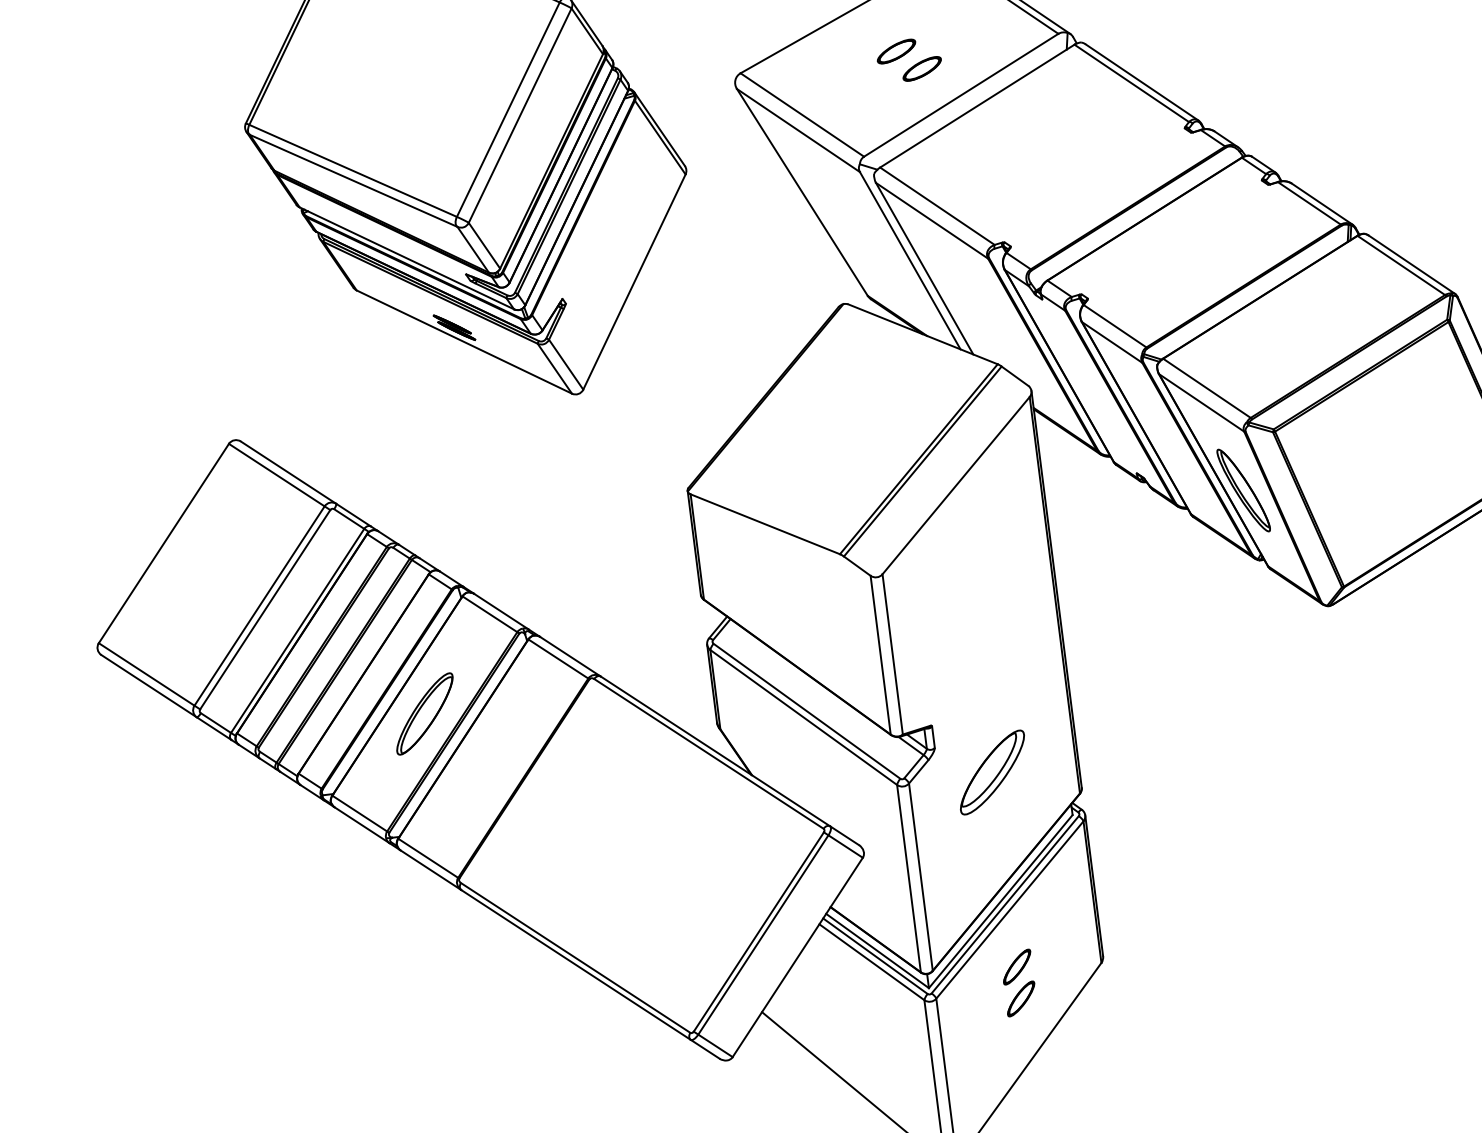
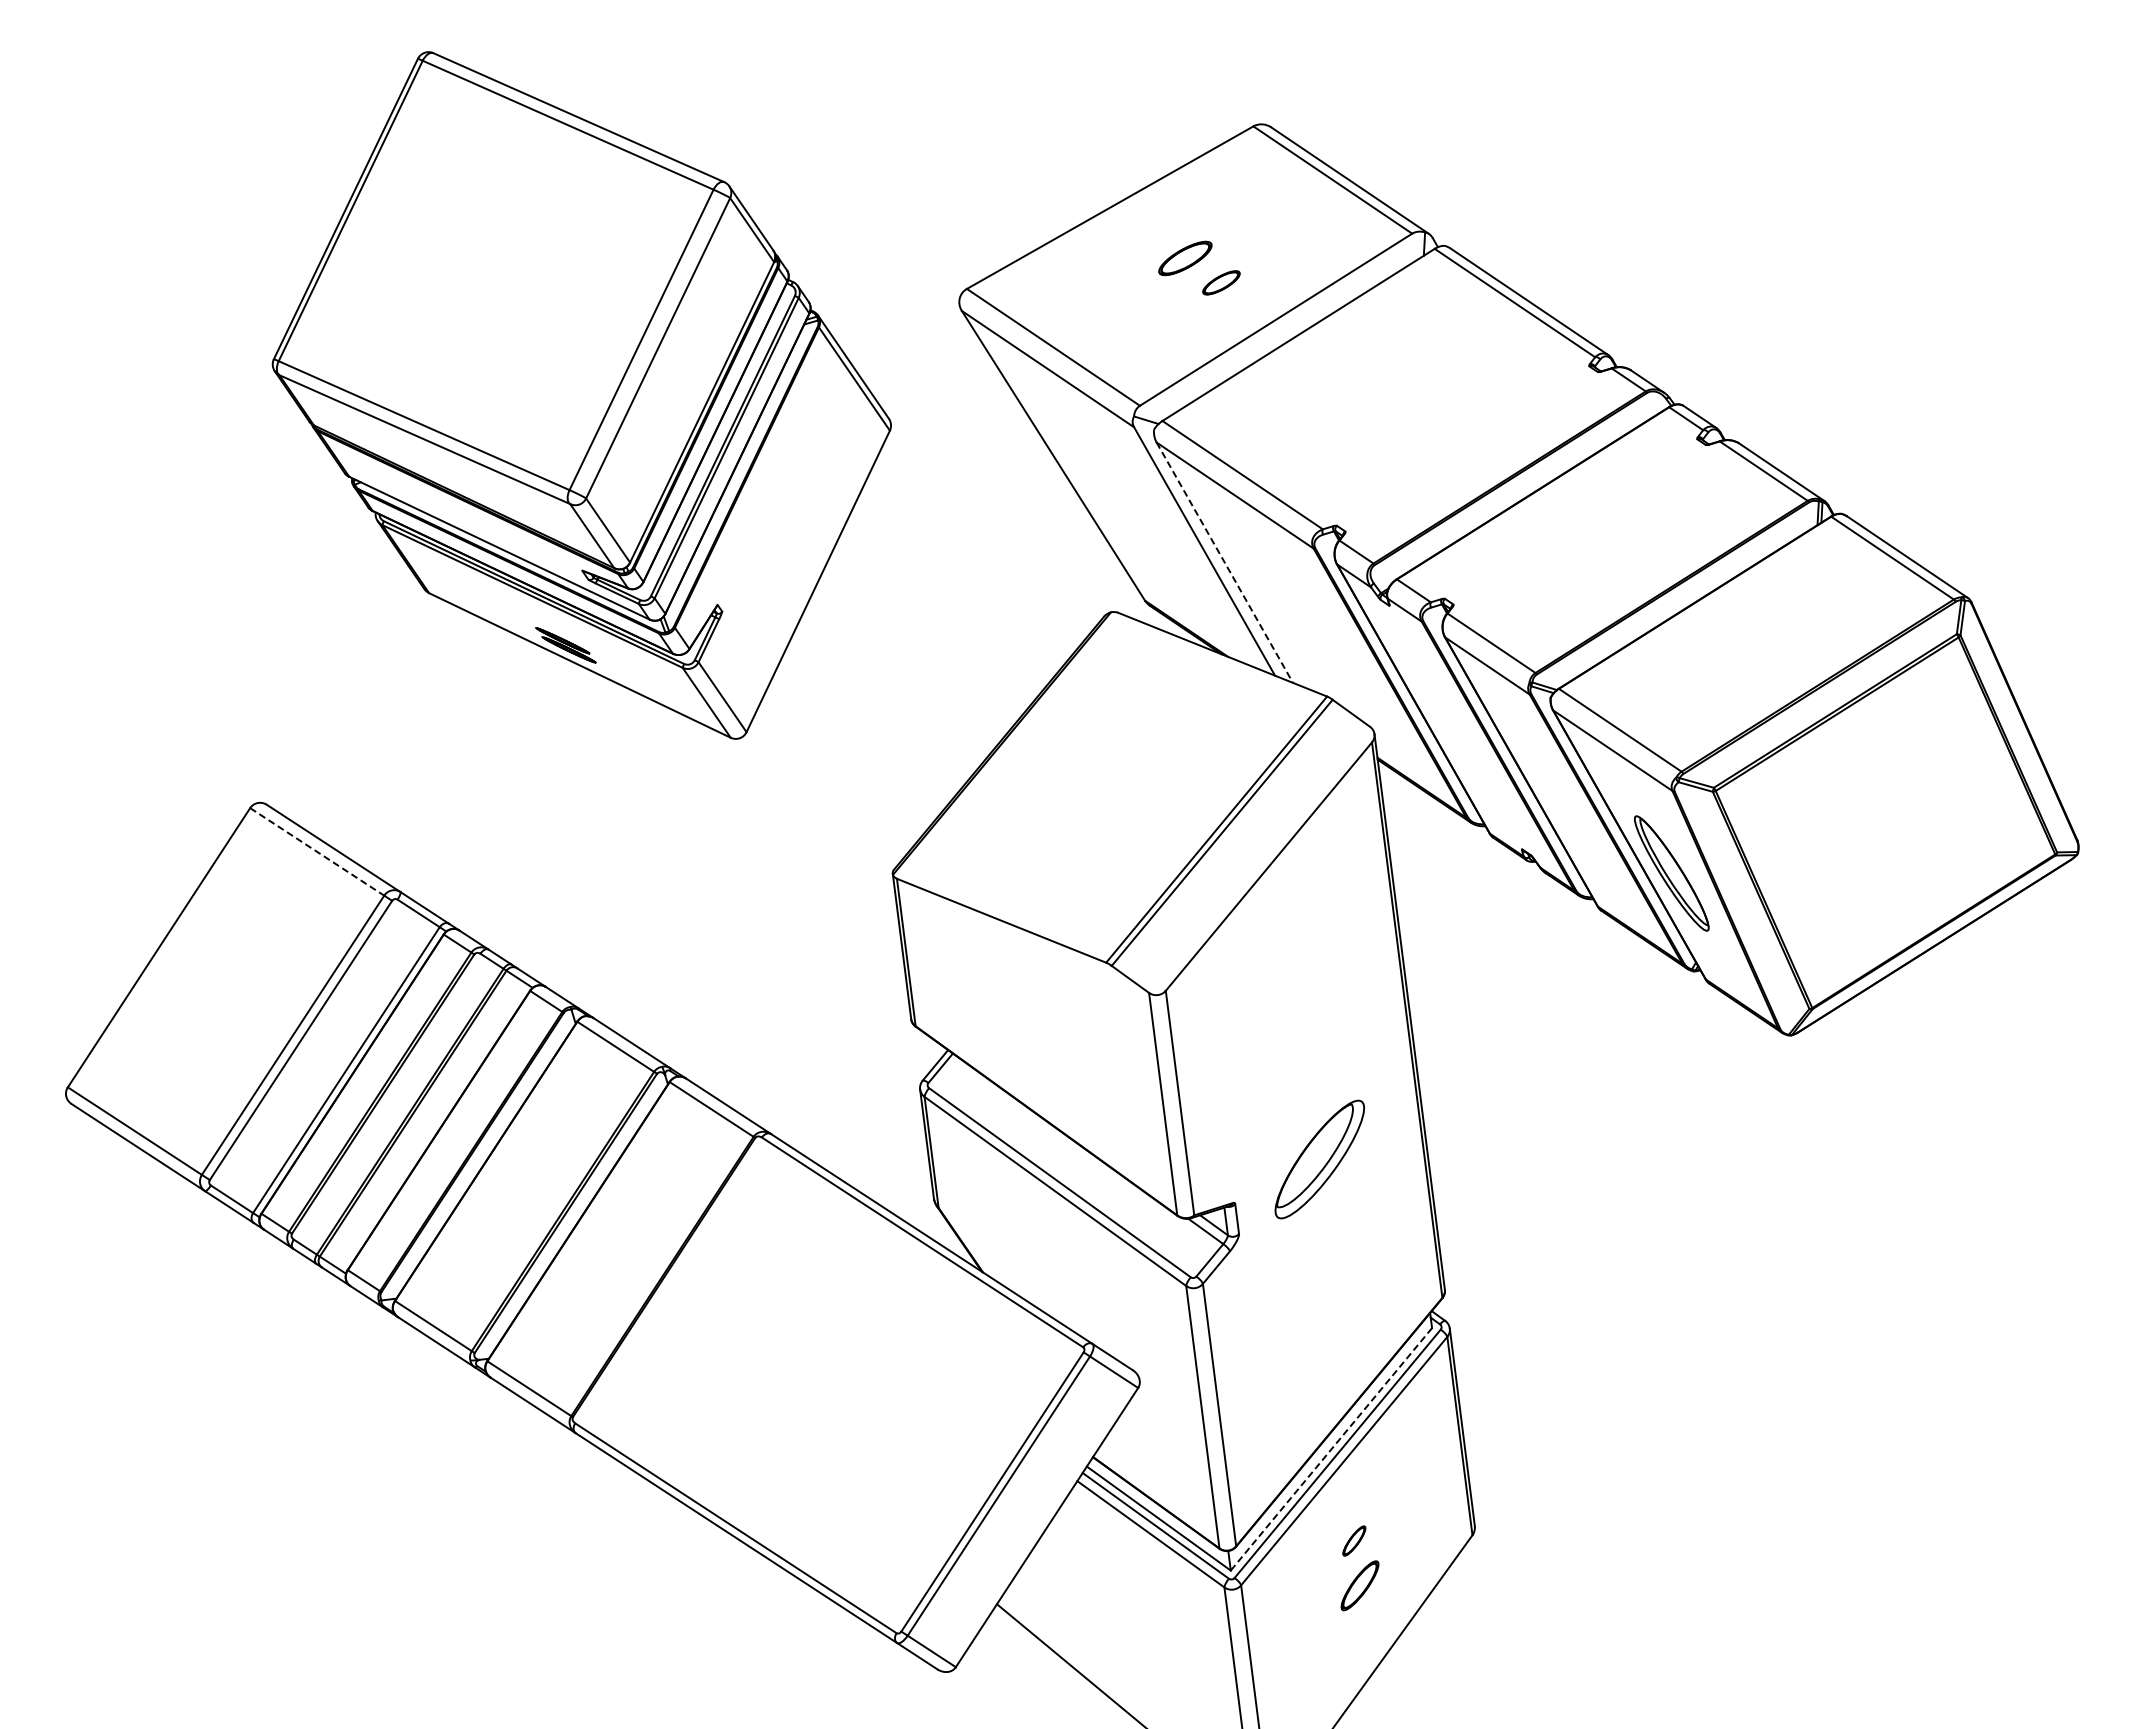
part: (922, 68) -> (1221, 282), size x0.7
line: (925, 269) -> (1225, 563), solid -> dashed
line: (277, 475) -> (317, 852), solid -> dashed
part: (424, 713) -> (524, 1186), removed
part: (992, 772) -> (1319, 1159), moved
line: (1000, 901) -> (1331, 1449), solid -> dashed
part: (1017, 966) -> (1354, 1540), size x0.6

